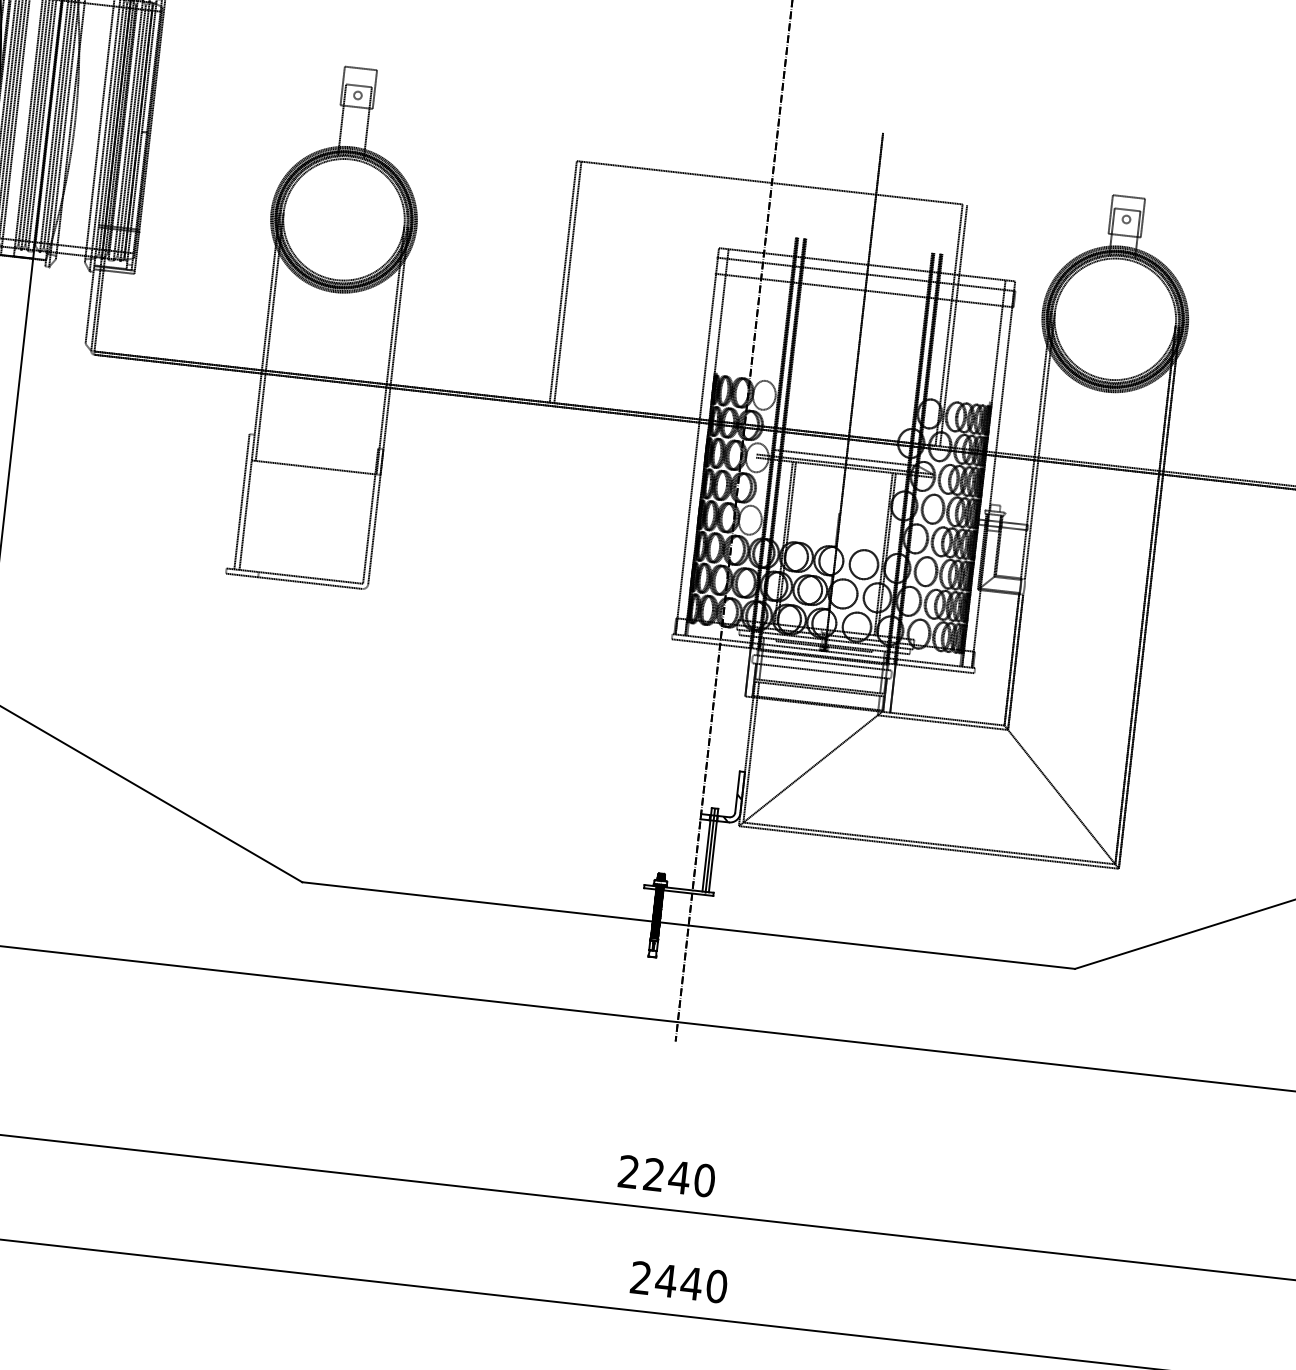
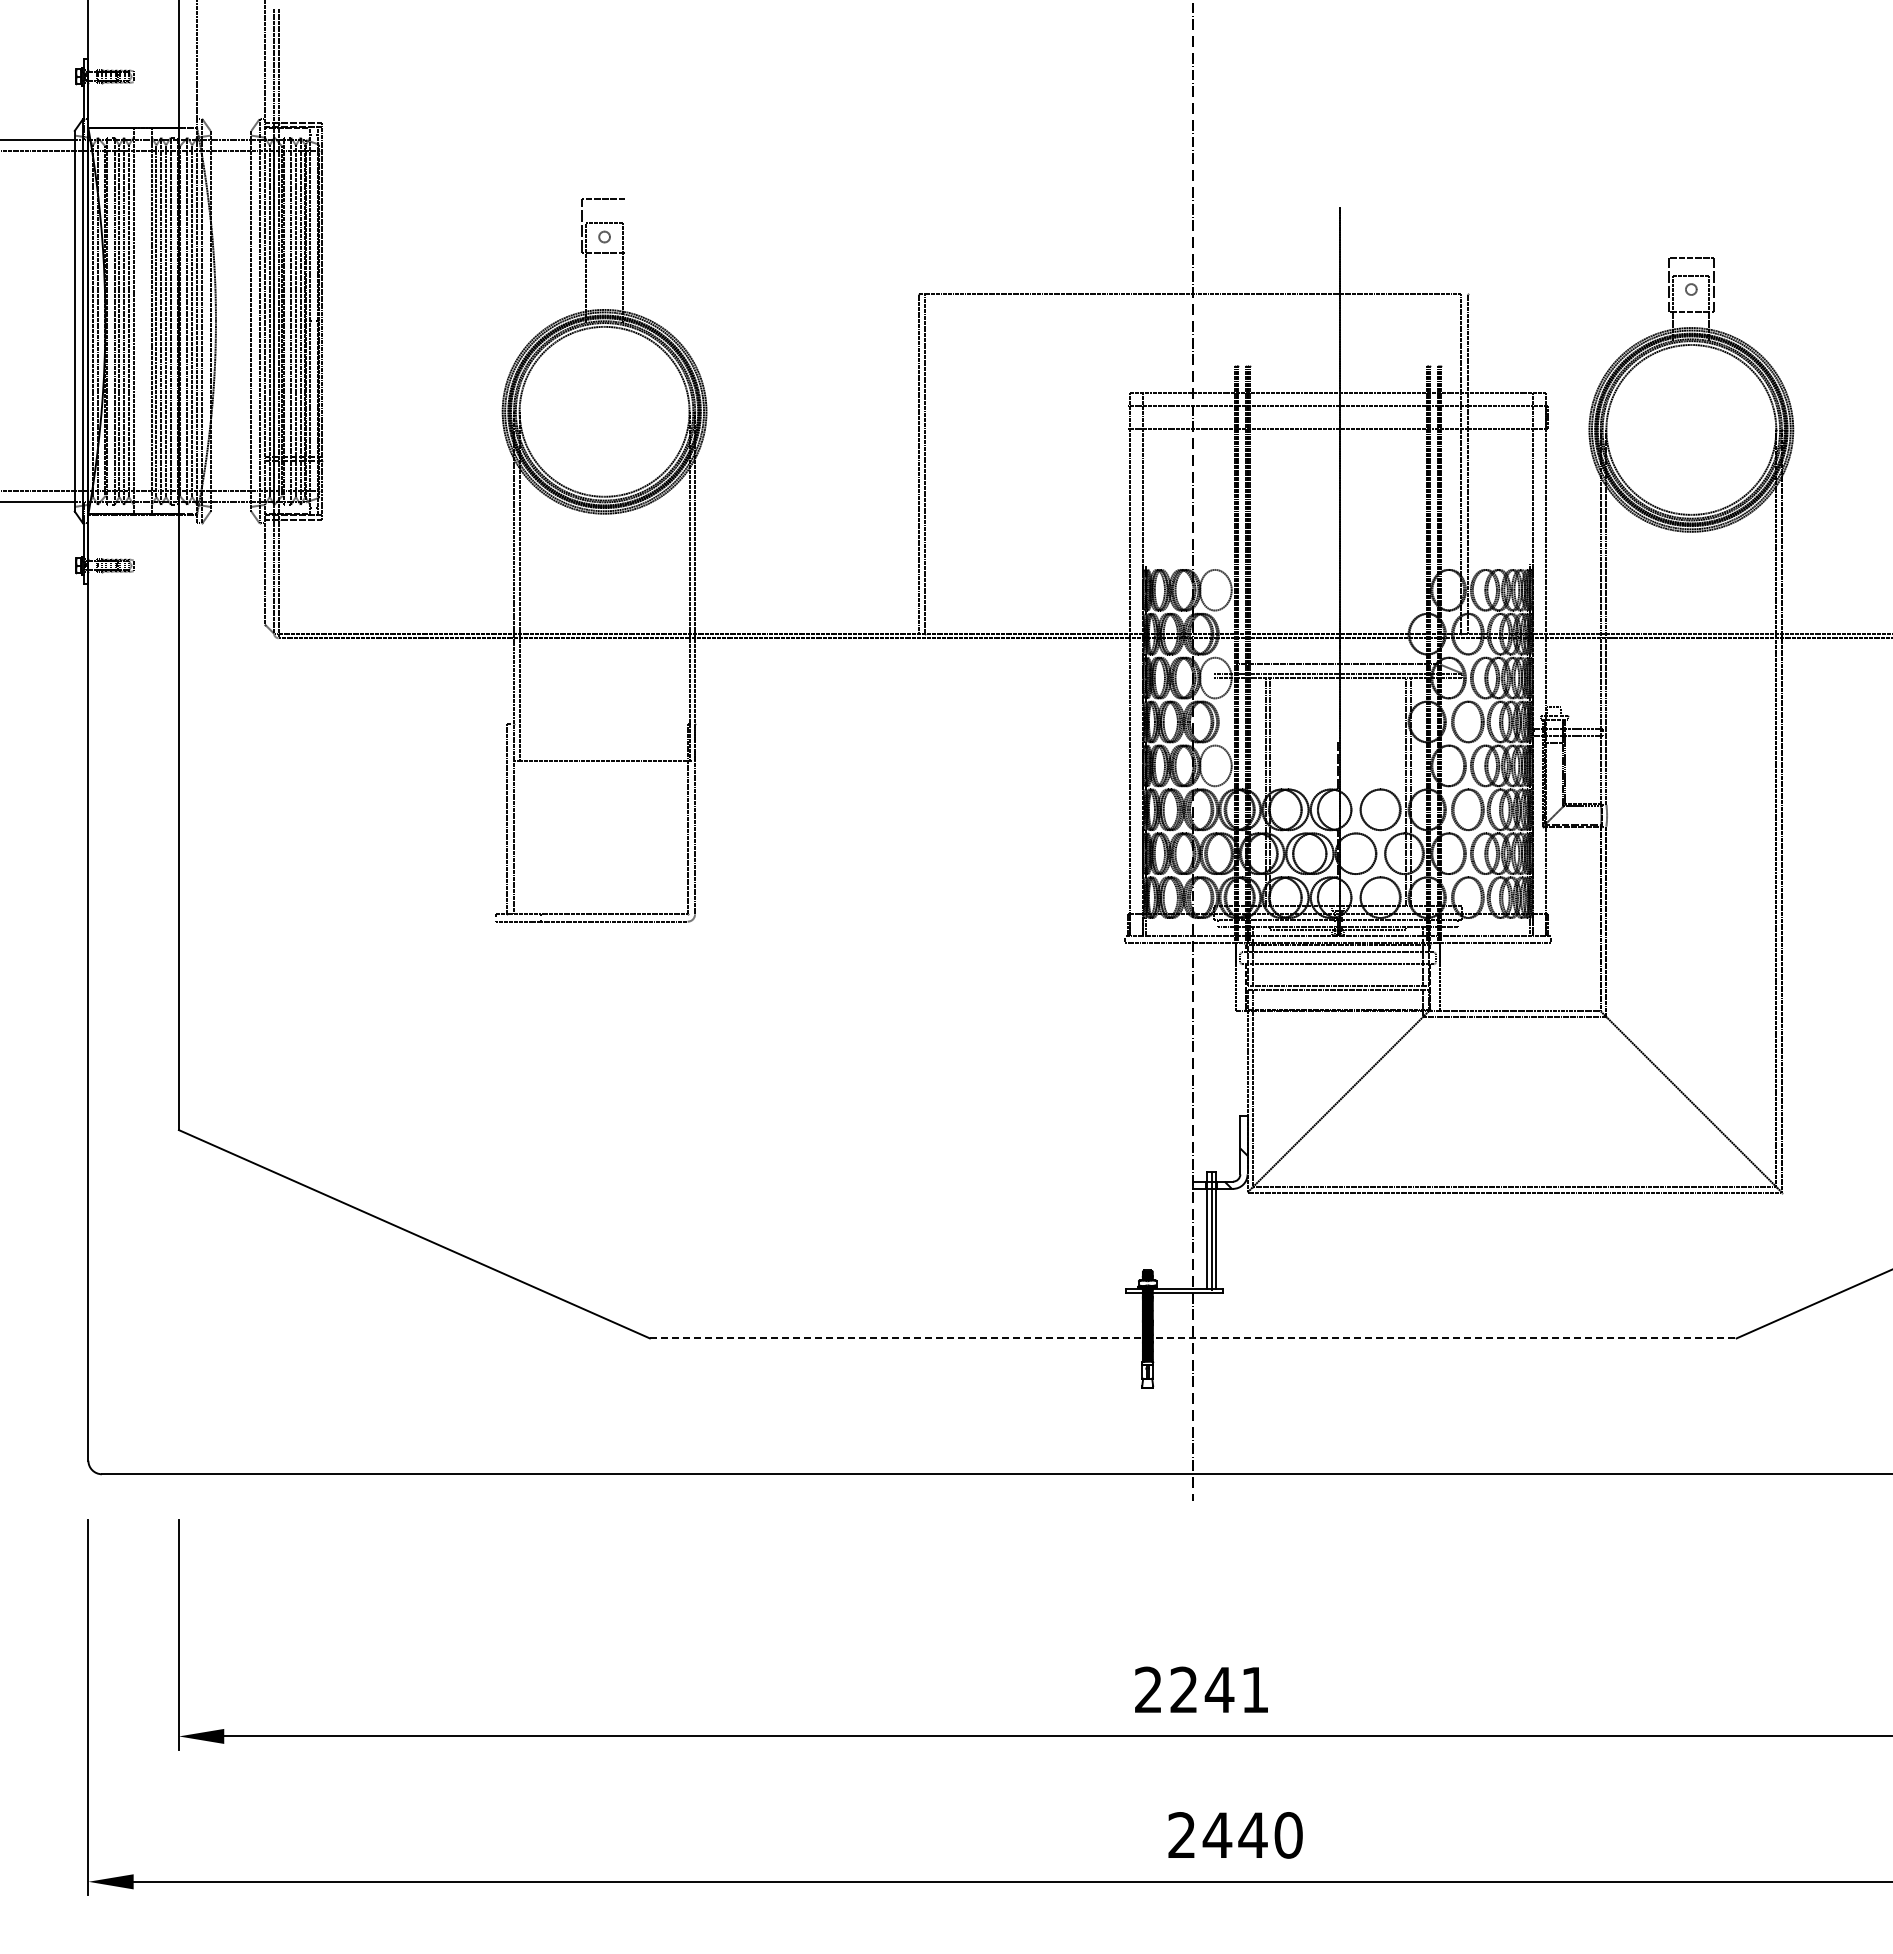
line: (375, 89) -> (627, 226), removed
line: (688, 925) -> (1193, 1338), solid -> dashed
text: (704, 1180) -> (1255, 1689), 2240 -> 2241

